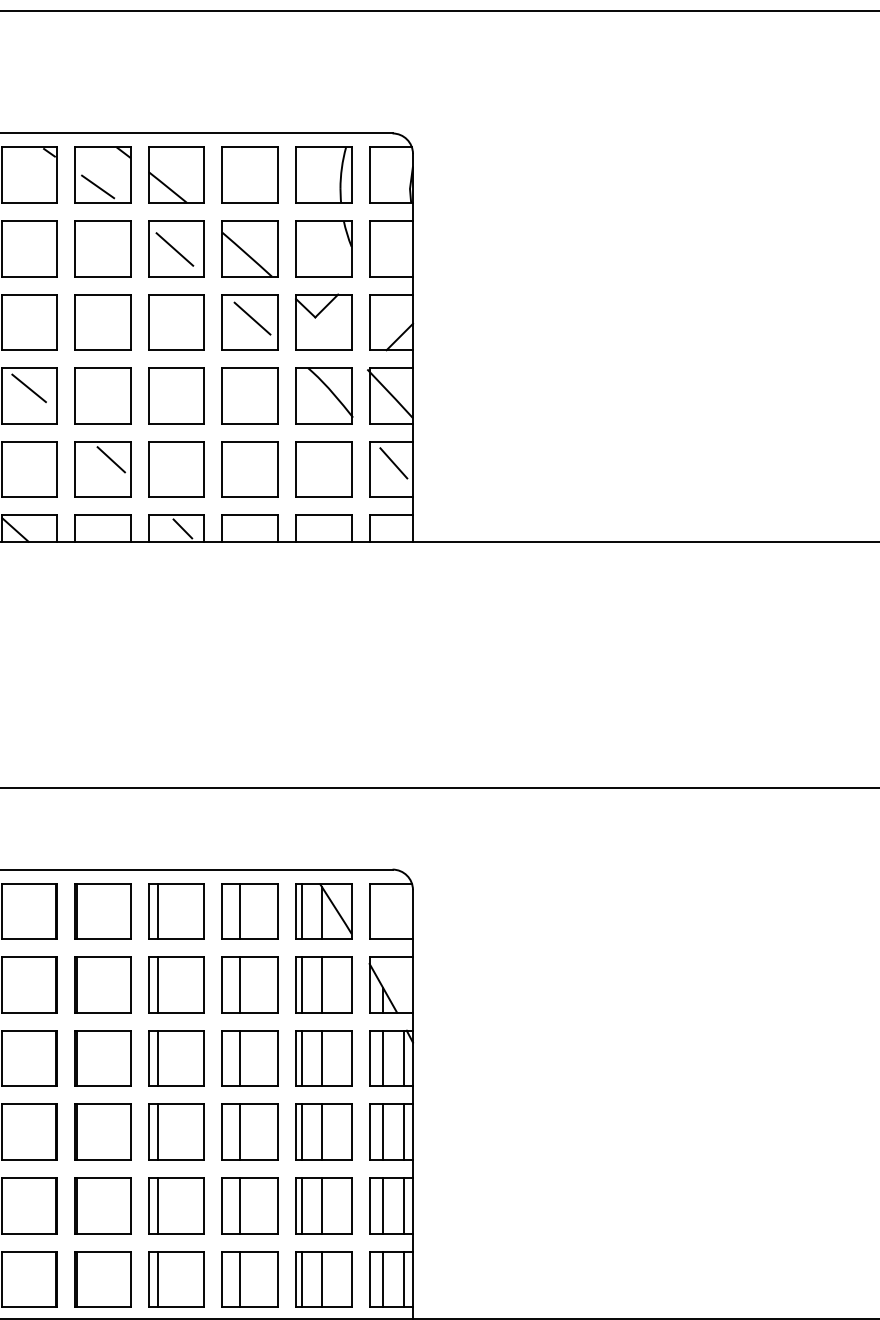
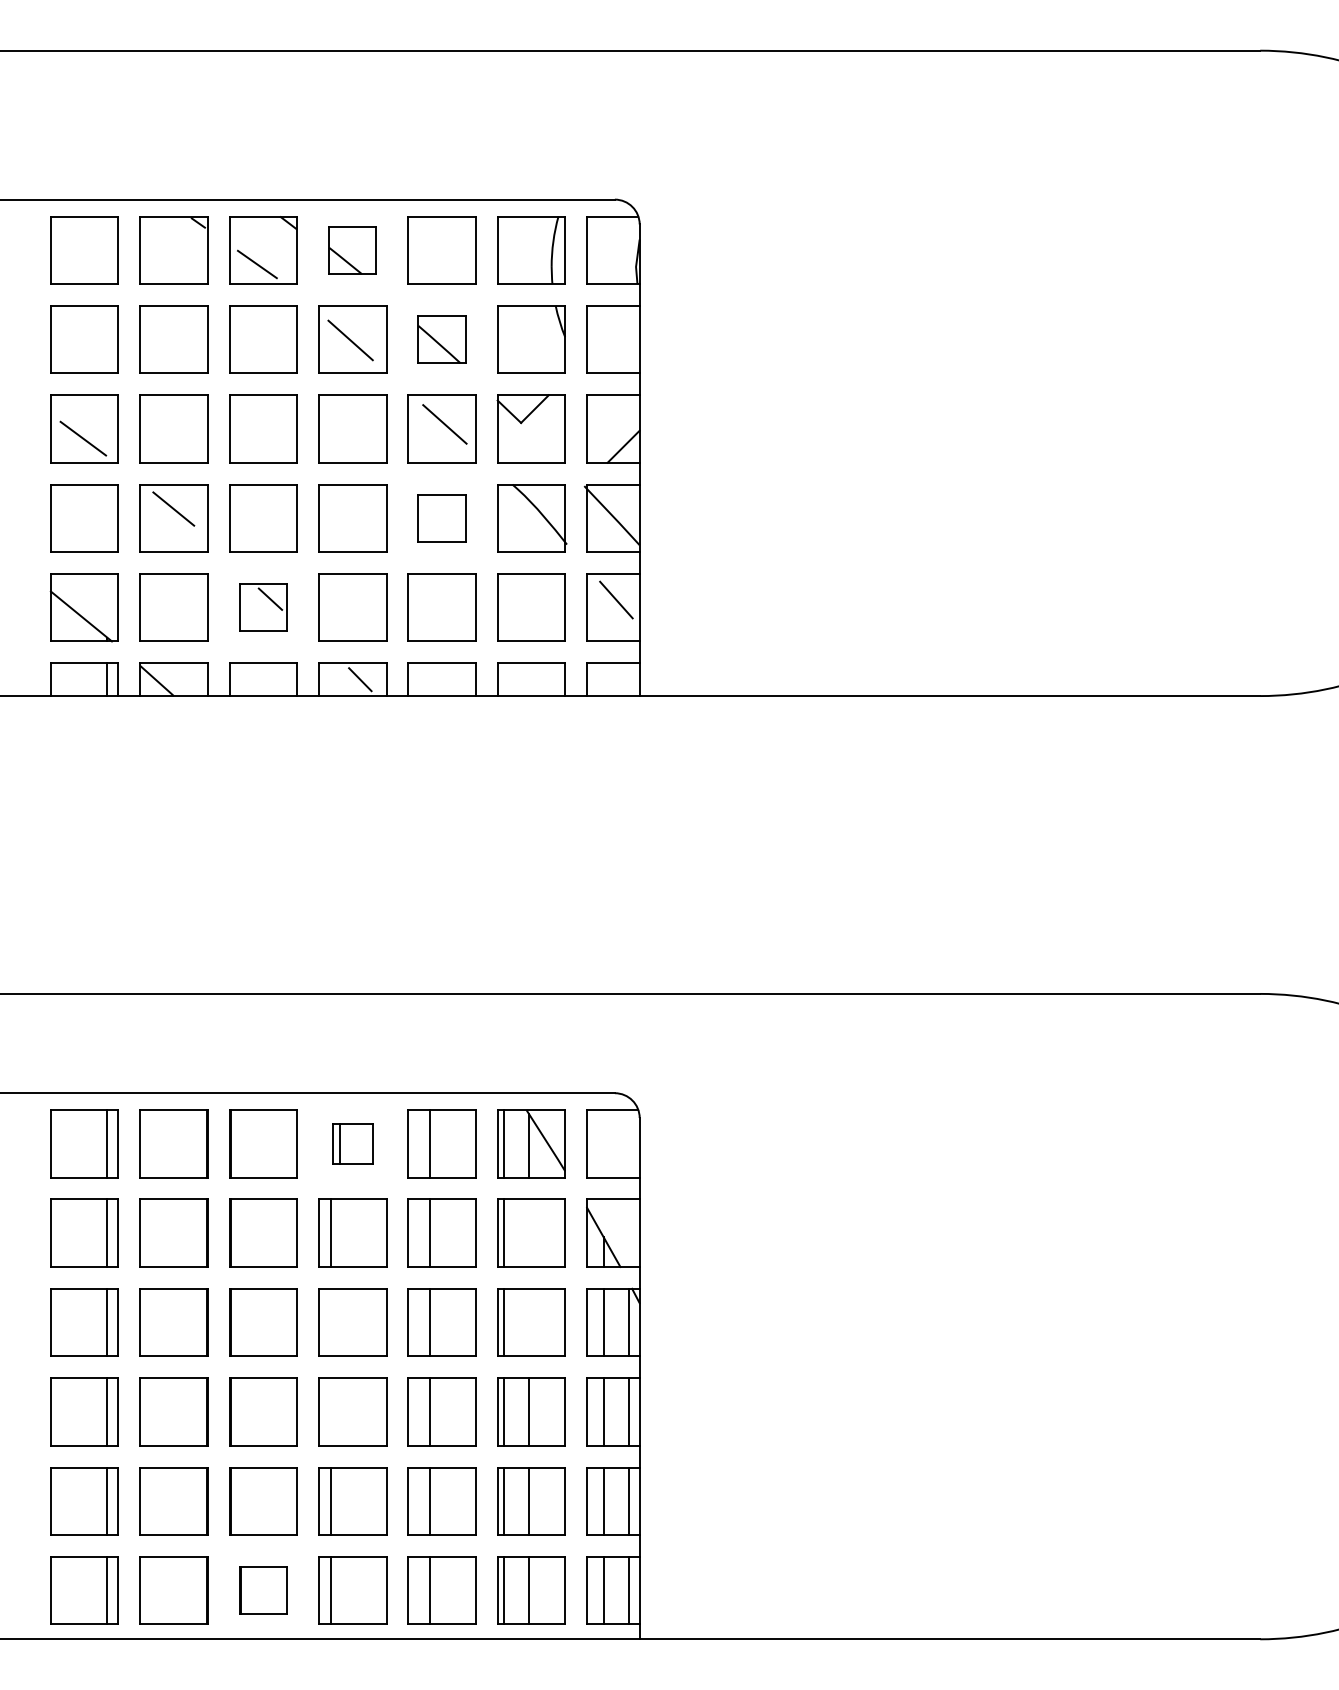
part: (176, 175) -> (352, 250), size x0.7
part: (249, 248) -> (441, 339), size x0.7
part: (249, 396) -> (441, 518), size x0.7
part: (103, 469) -> (263, 607), size x0.7
part: (176, 911) -> (352, 1143), size x0.6
line: (322, 984) -> (529, 1232), removed
line: (158, 1058) -> (330, 1322), removed
line: (322, 1058) -> (529, 1322), removed
line: (158, 1131) -> (330, 1411), removed
part: (103, 1279) -> (263, 1590), size x0.7

